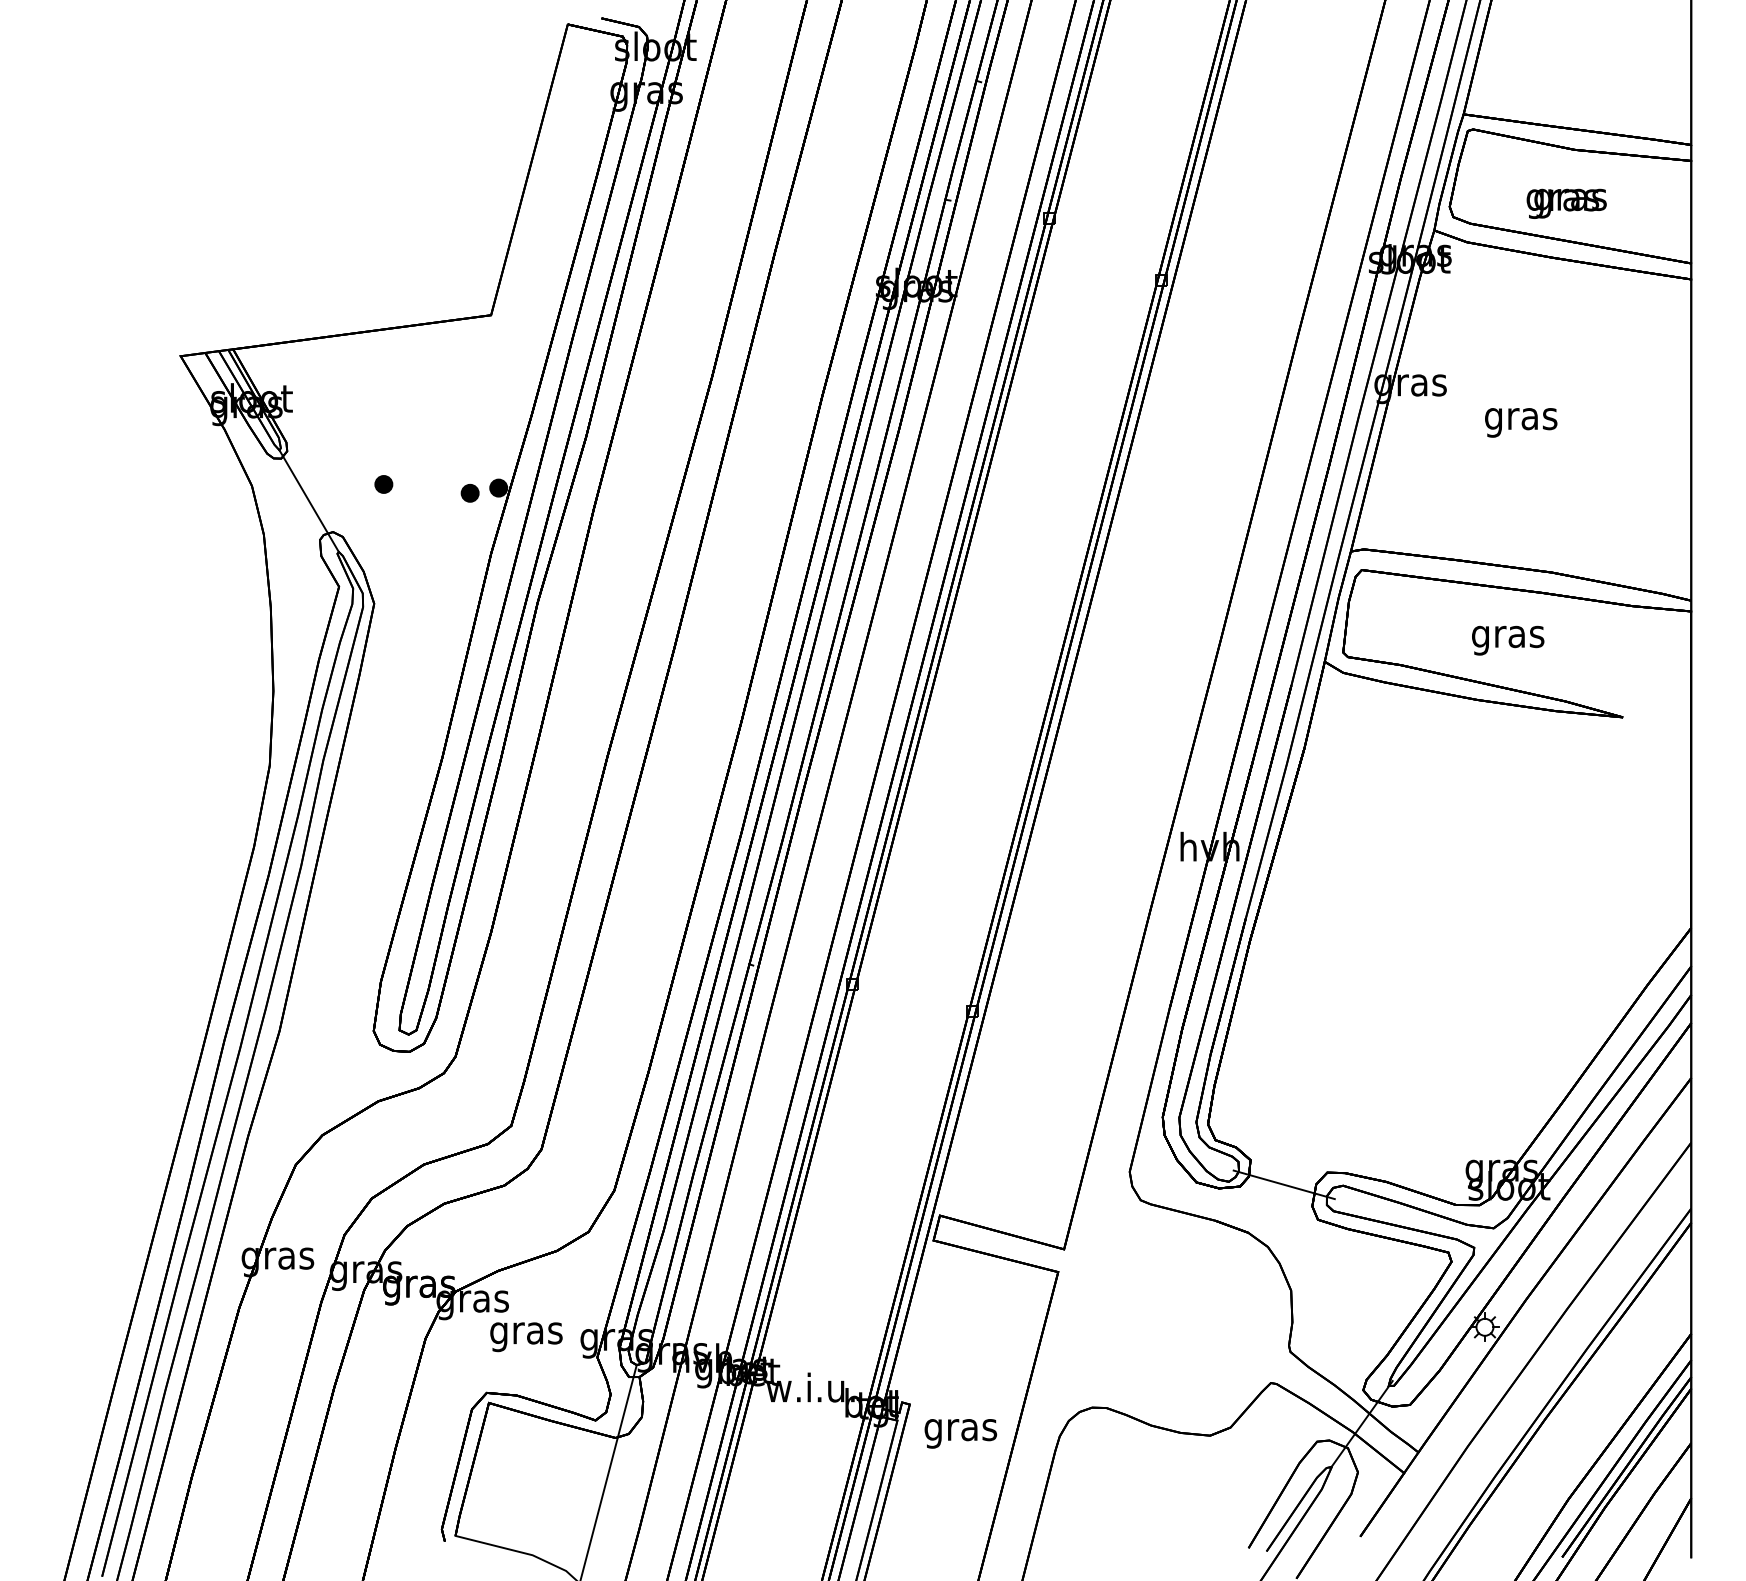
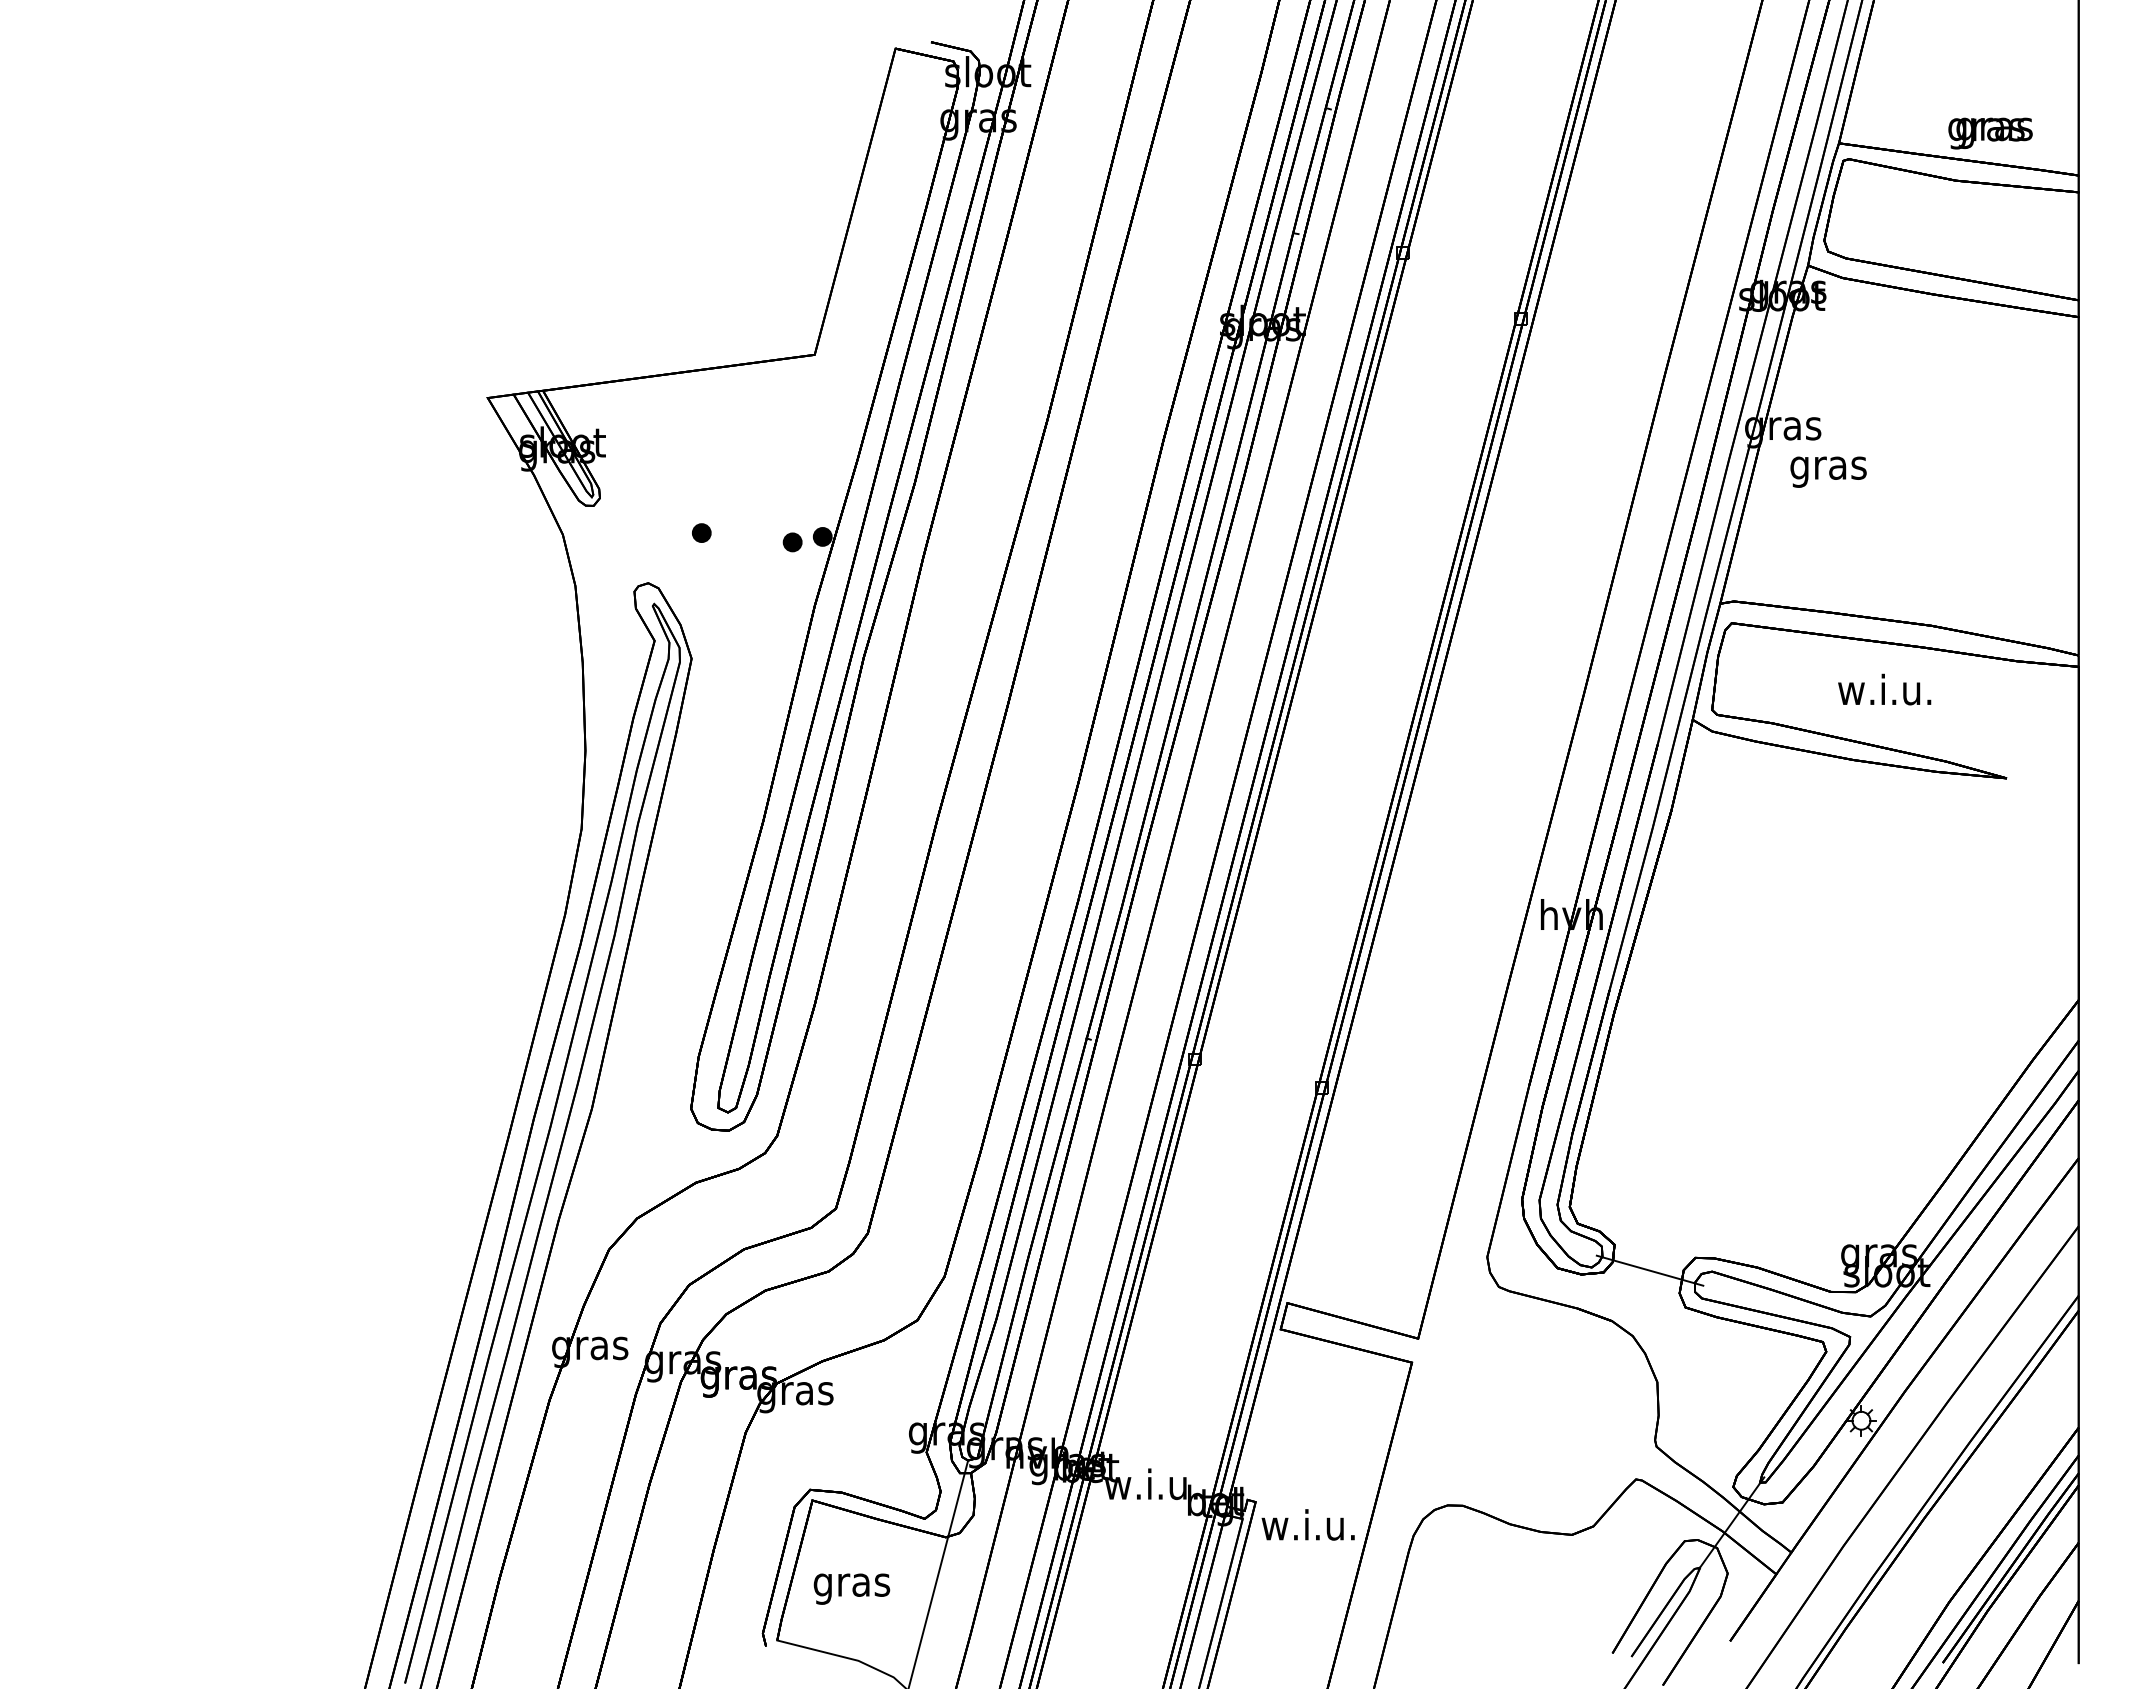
text: (1566, 203) -> (1990, 133), moved
text: (1521, 422) -> (1828, 471), moved
line: (308, 500) -> (622, 550), removed
text: (1506, 636) -> (1884, 693), gras -> w.i.u.
text: (526, 1336) -> (851, 1588), moved
text: (958, 1429) -> (1307, 1528), gras -> w.i.u.

